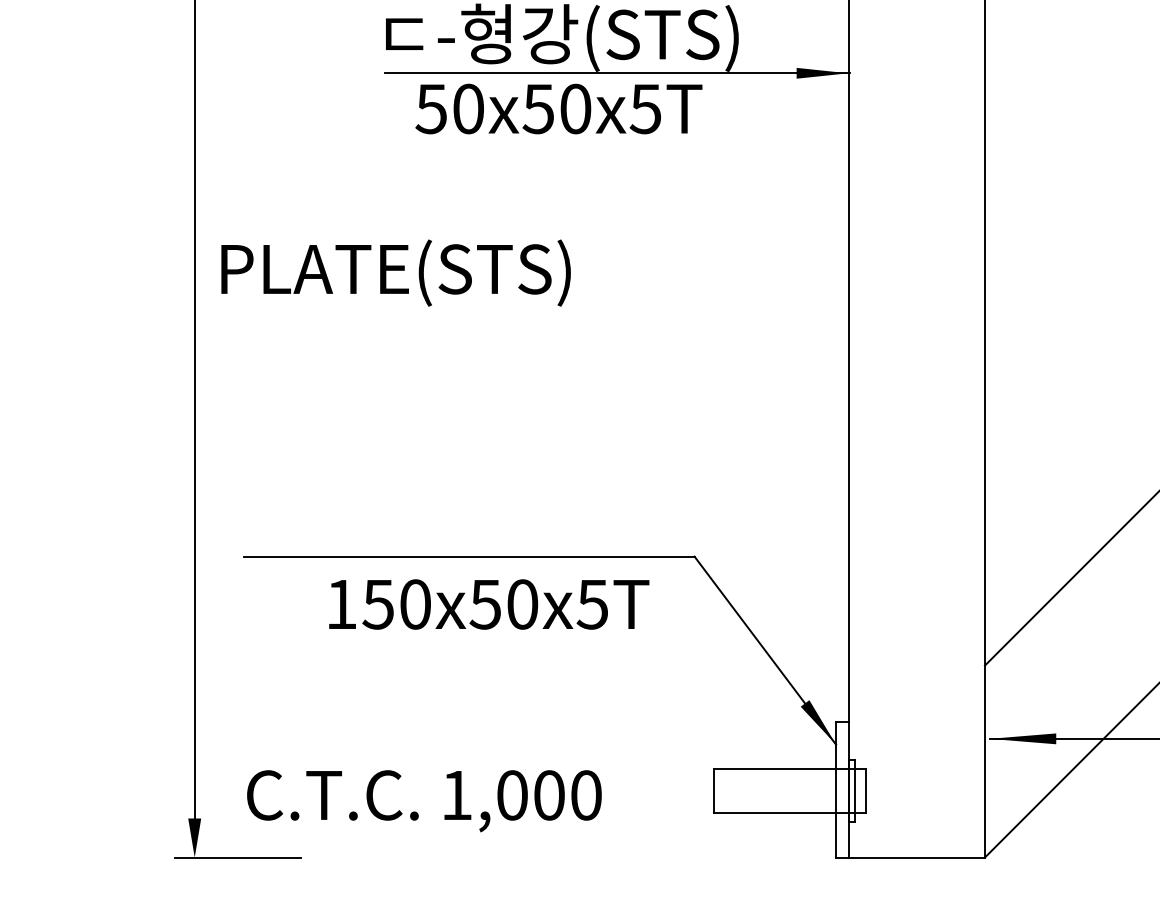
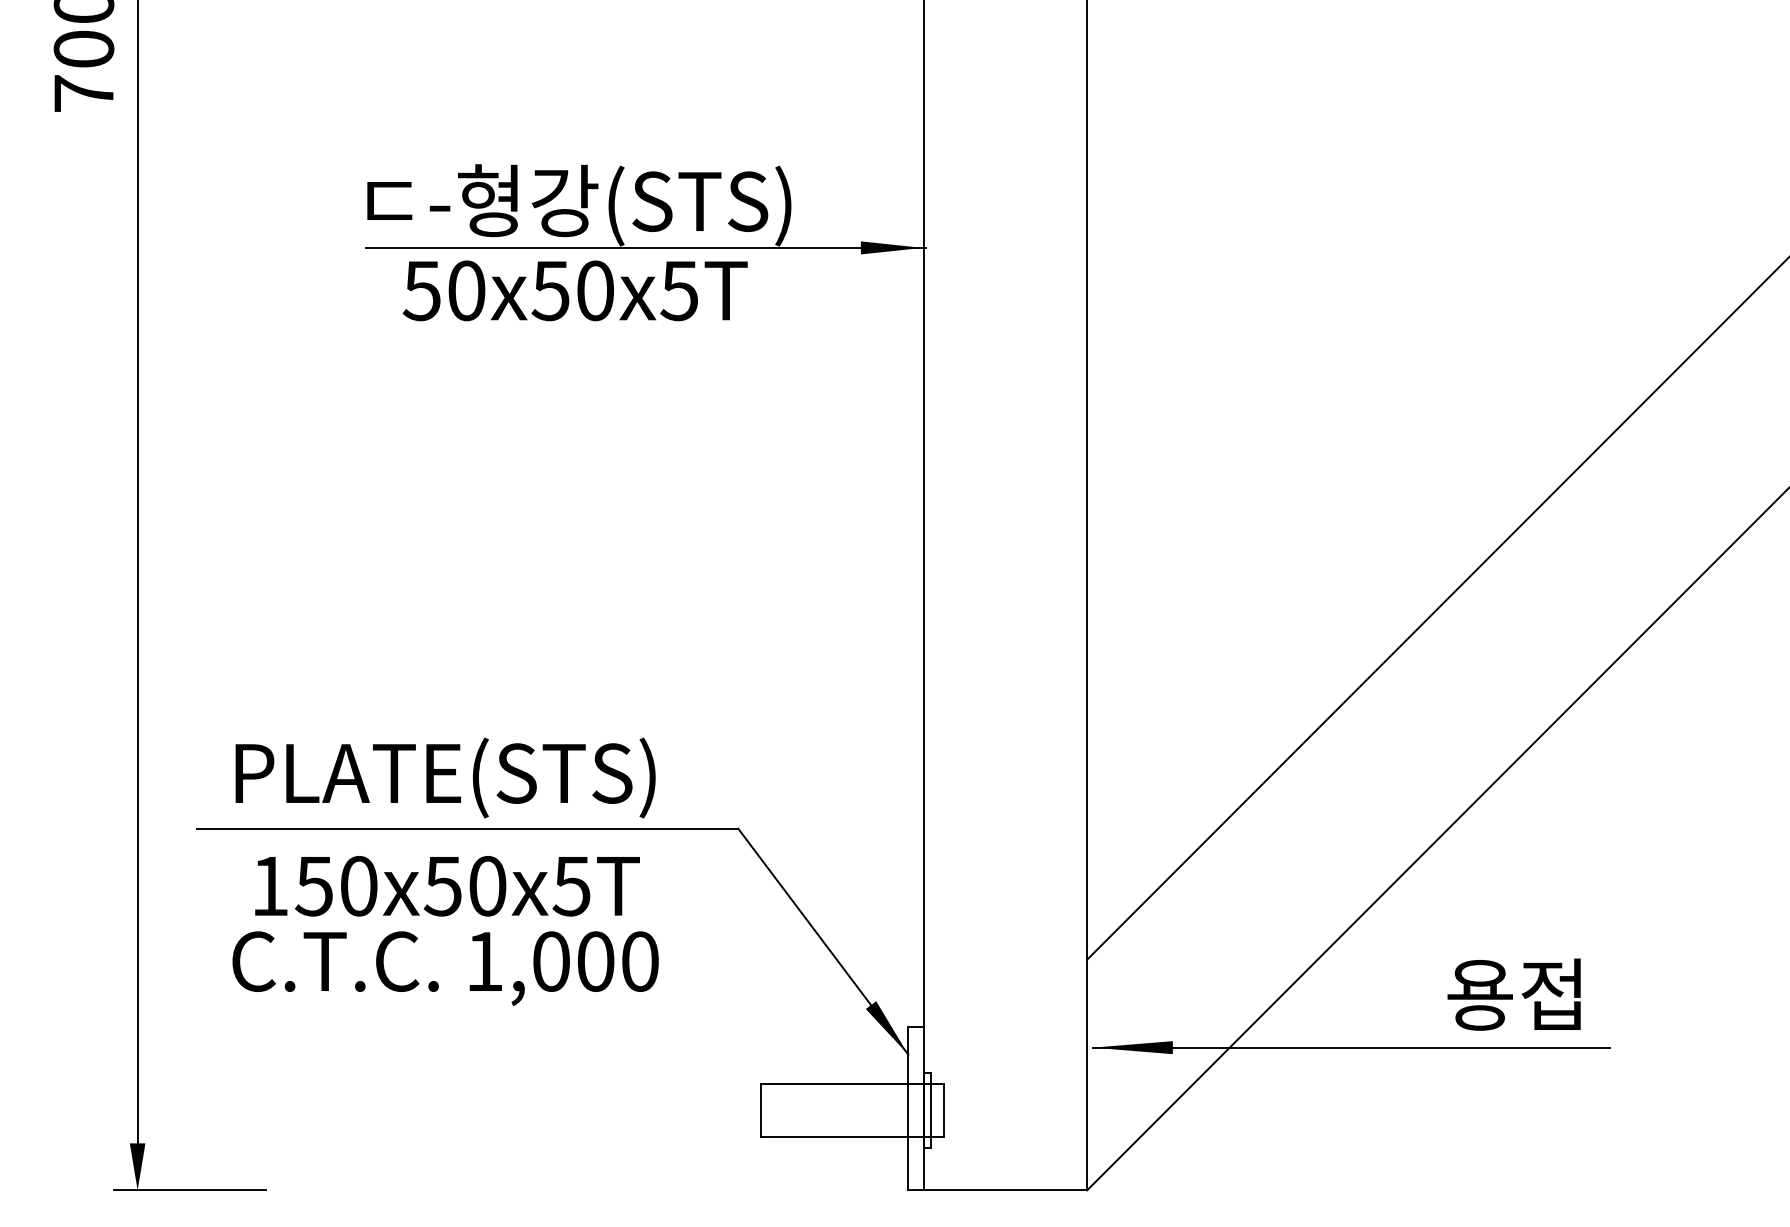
text: (396, 272) -> (445, 777), moved
text: (489, 604) -> (447, 886), moved
text: (424, 801) -> (445, 968), moved

